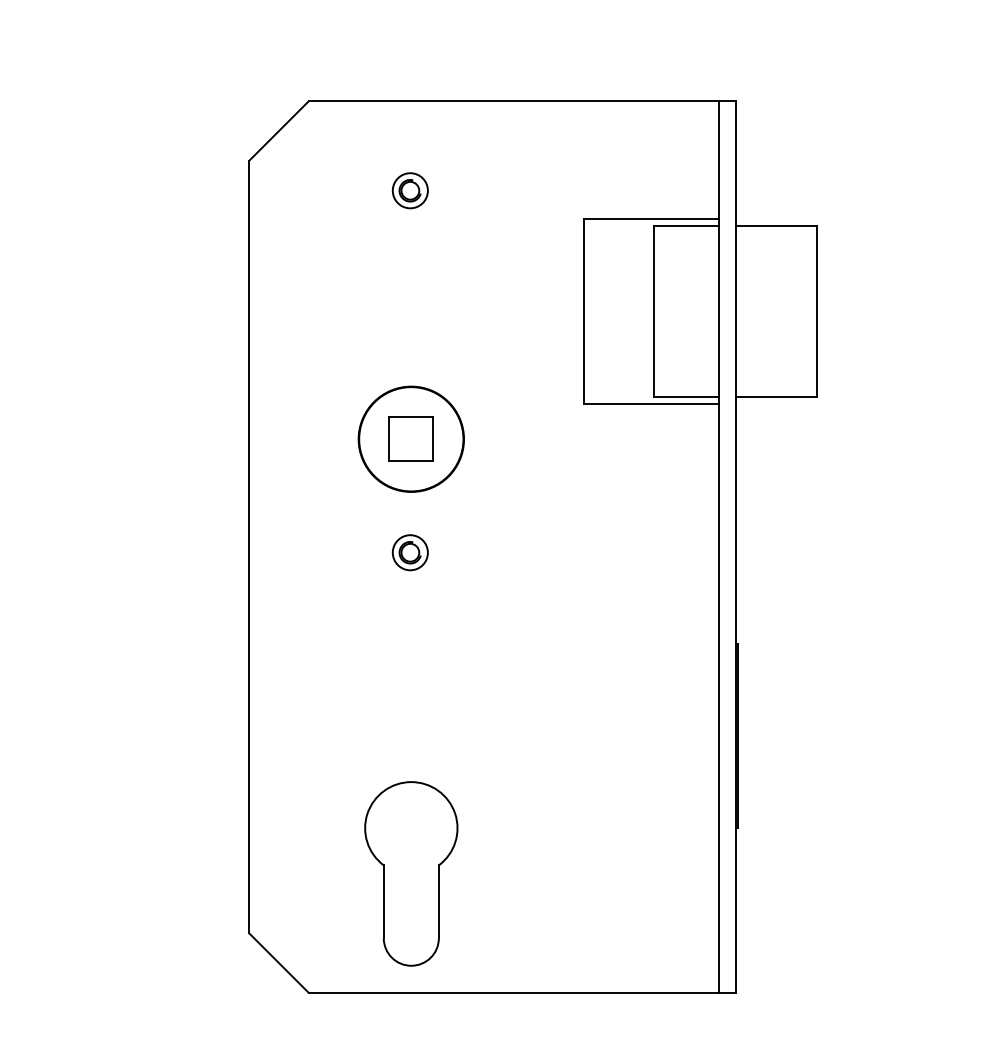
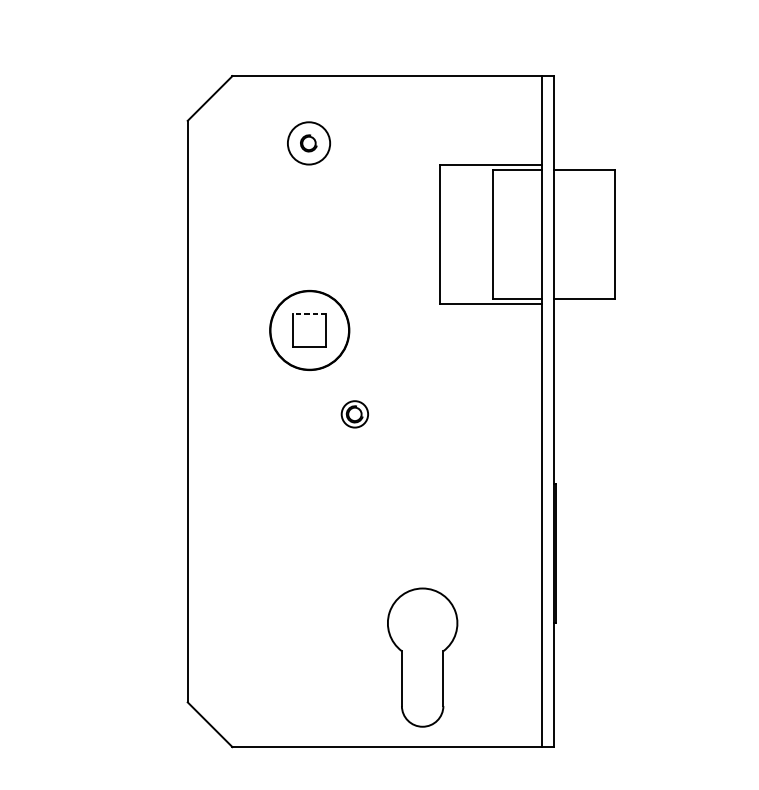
circle: (409, 190) -> (308, 143), size x1.6
line: (411, 417) -> (309, 314), solid -> dashed
part: (409, 552) -> (354, 414), moved
part: (411, 873) -> (422, 657), moved

